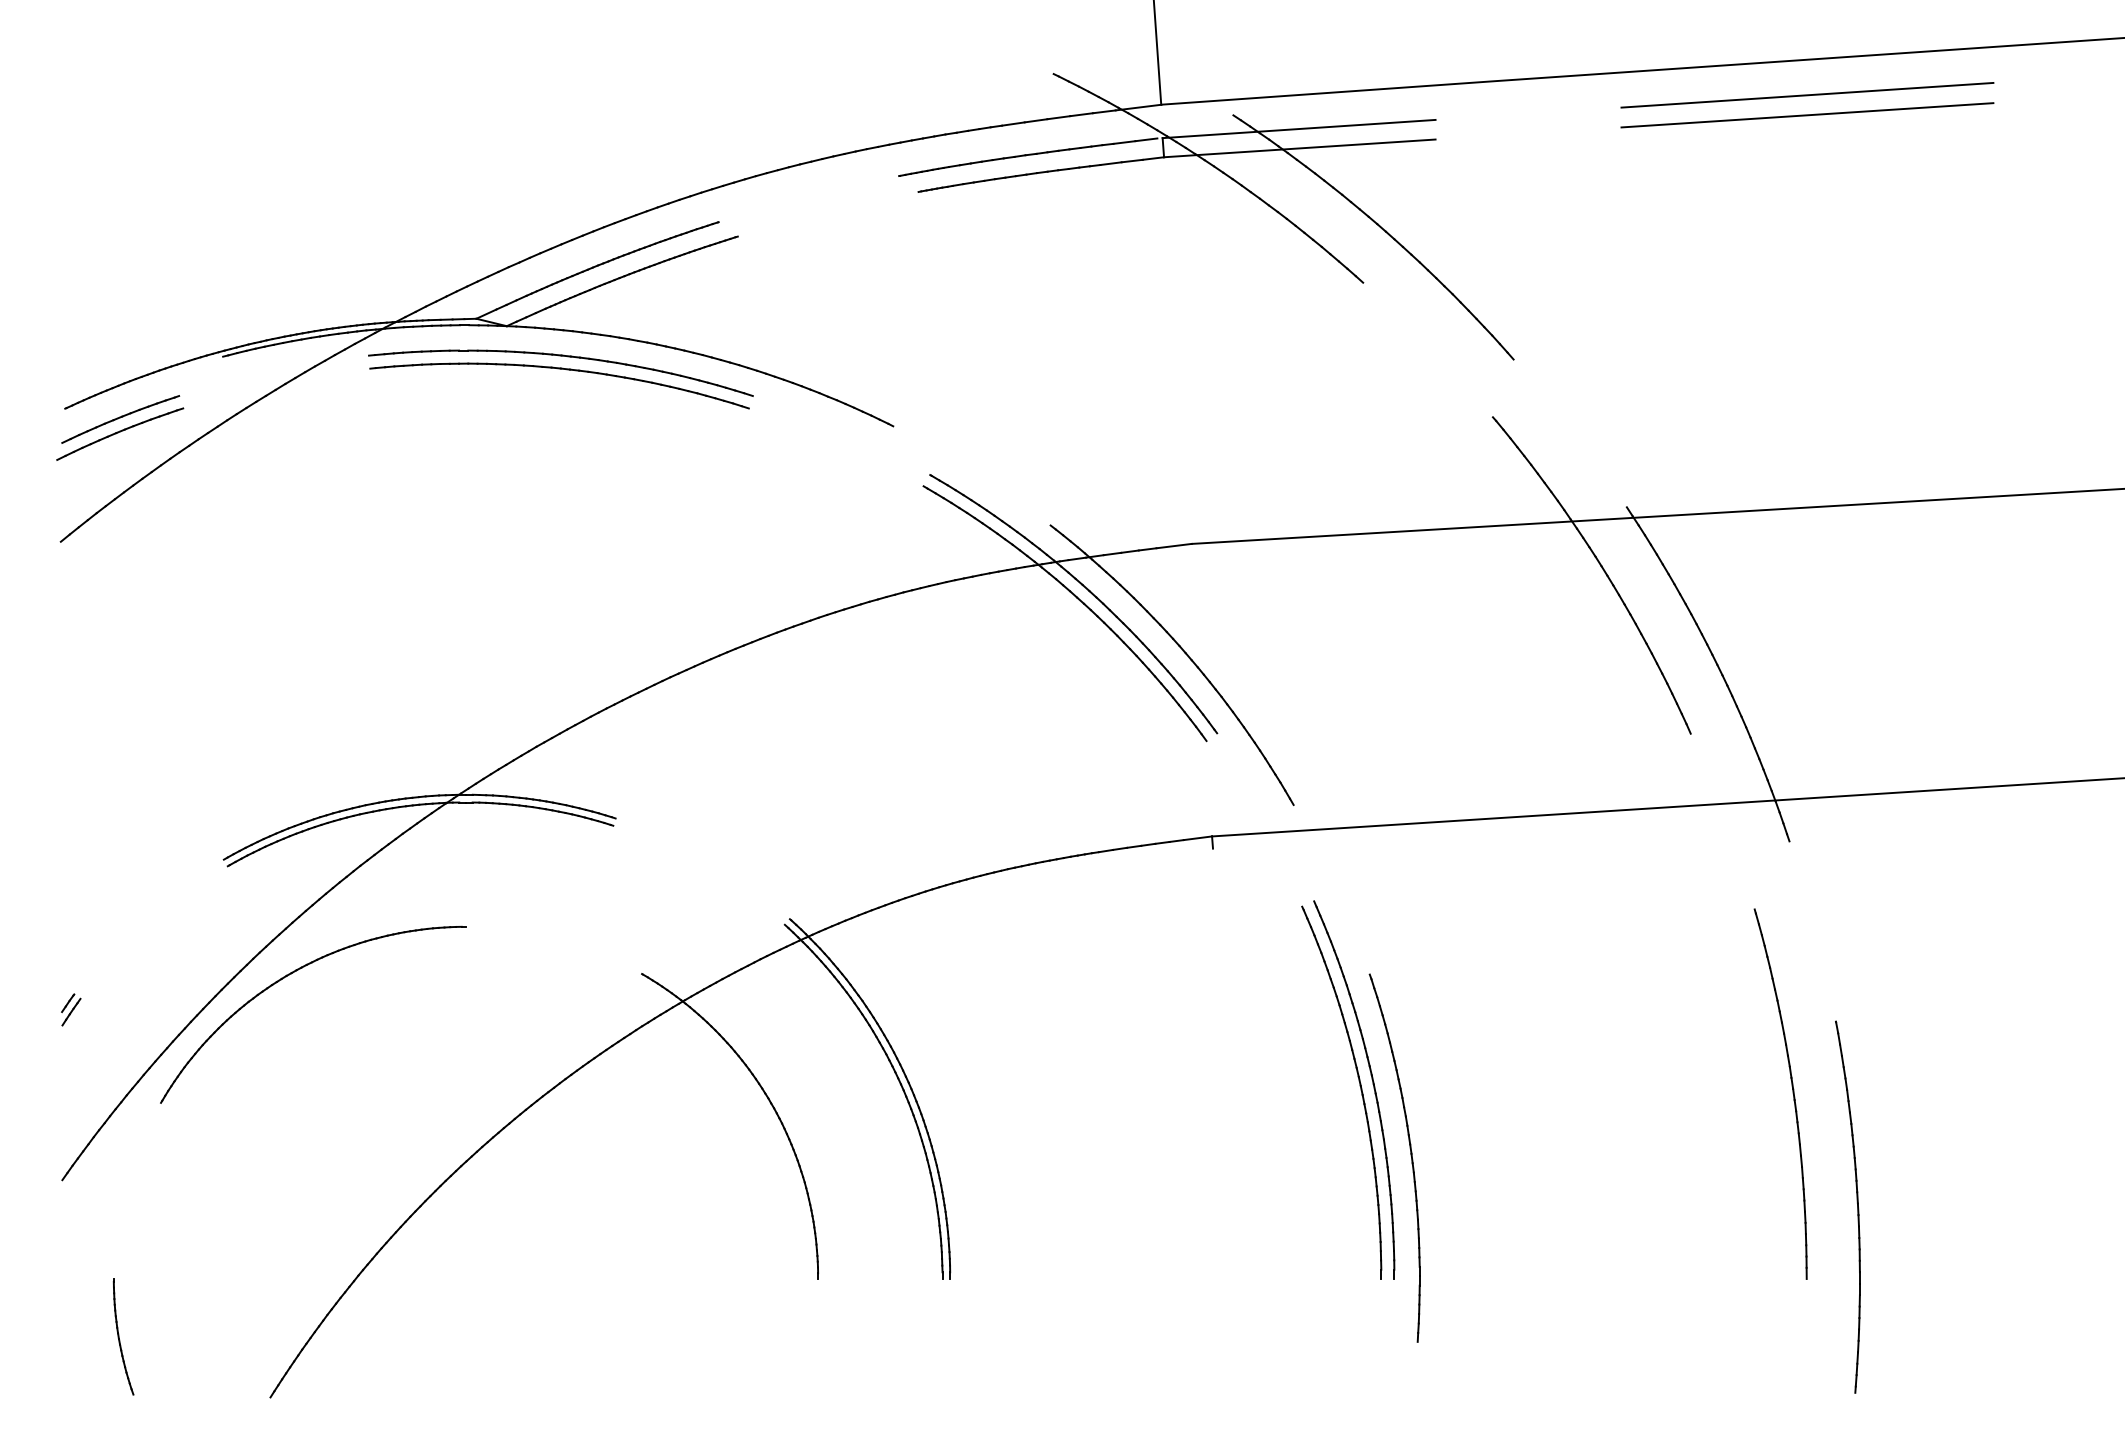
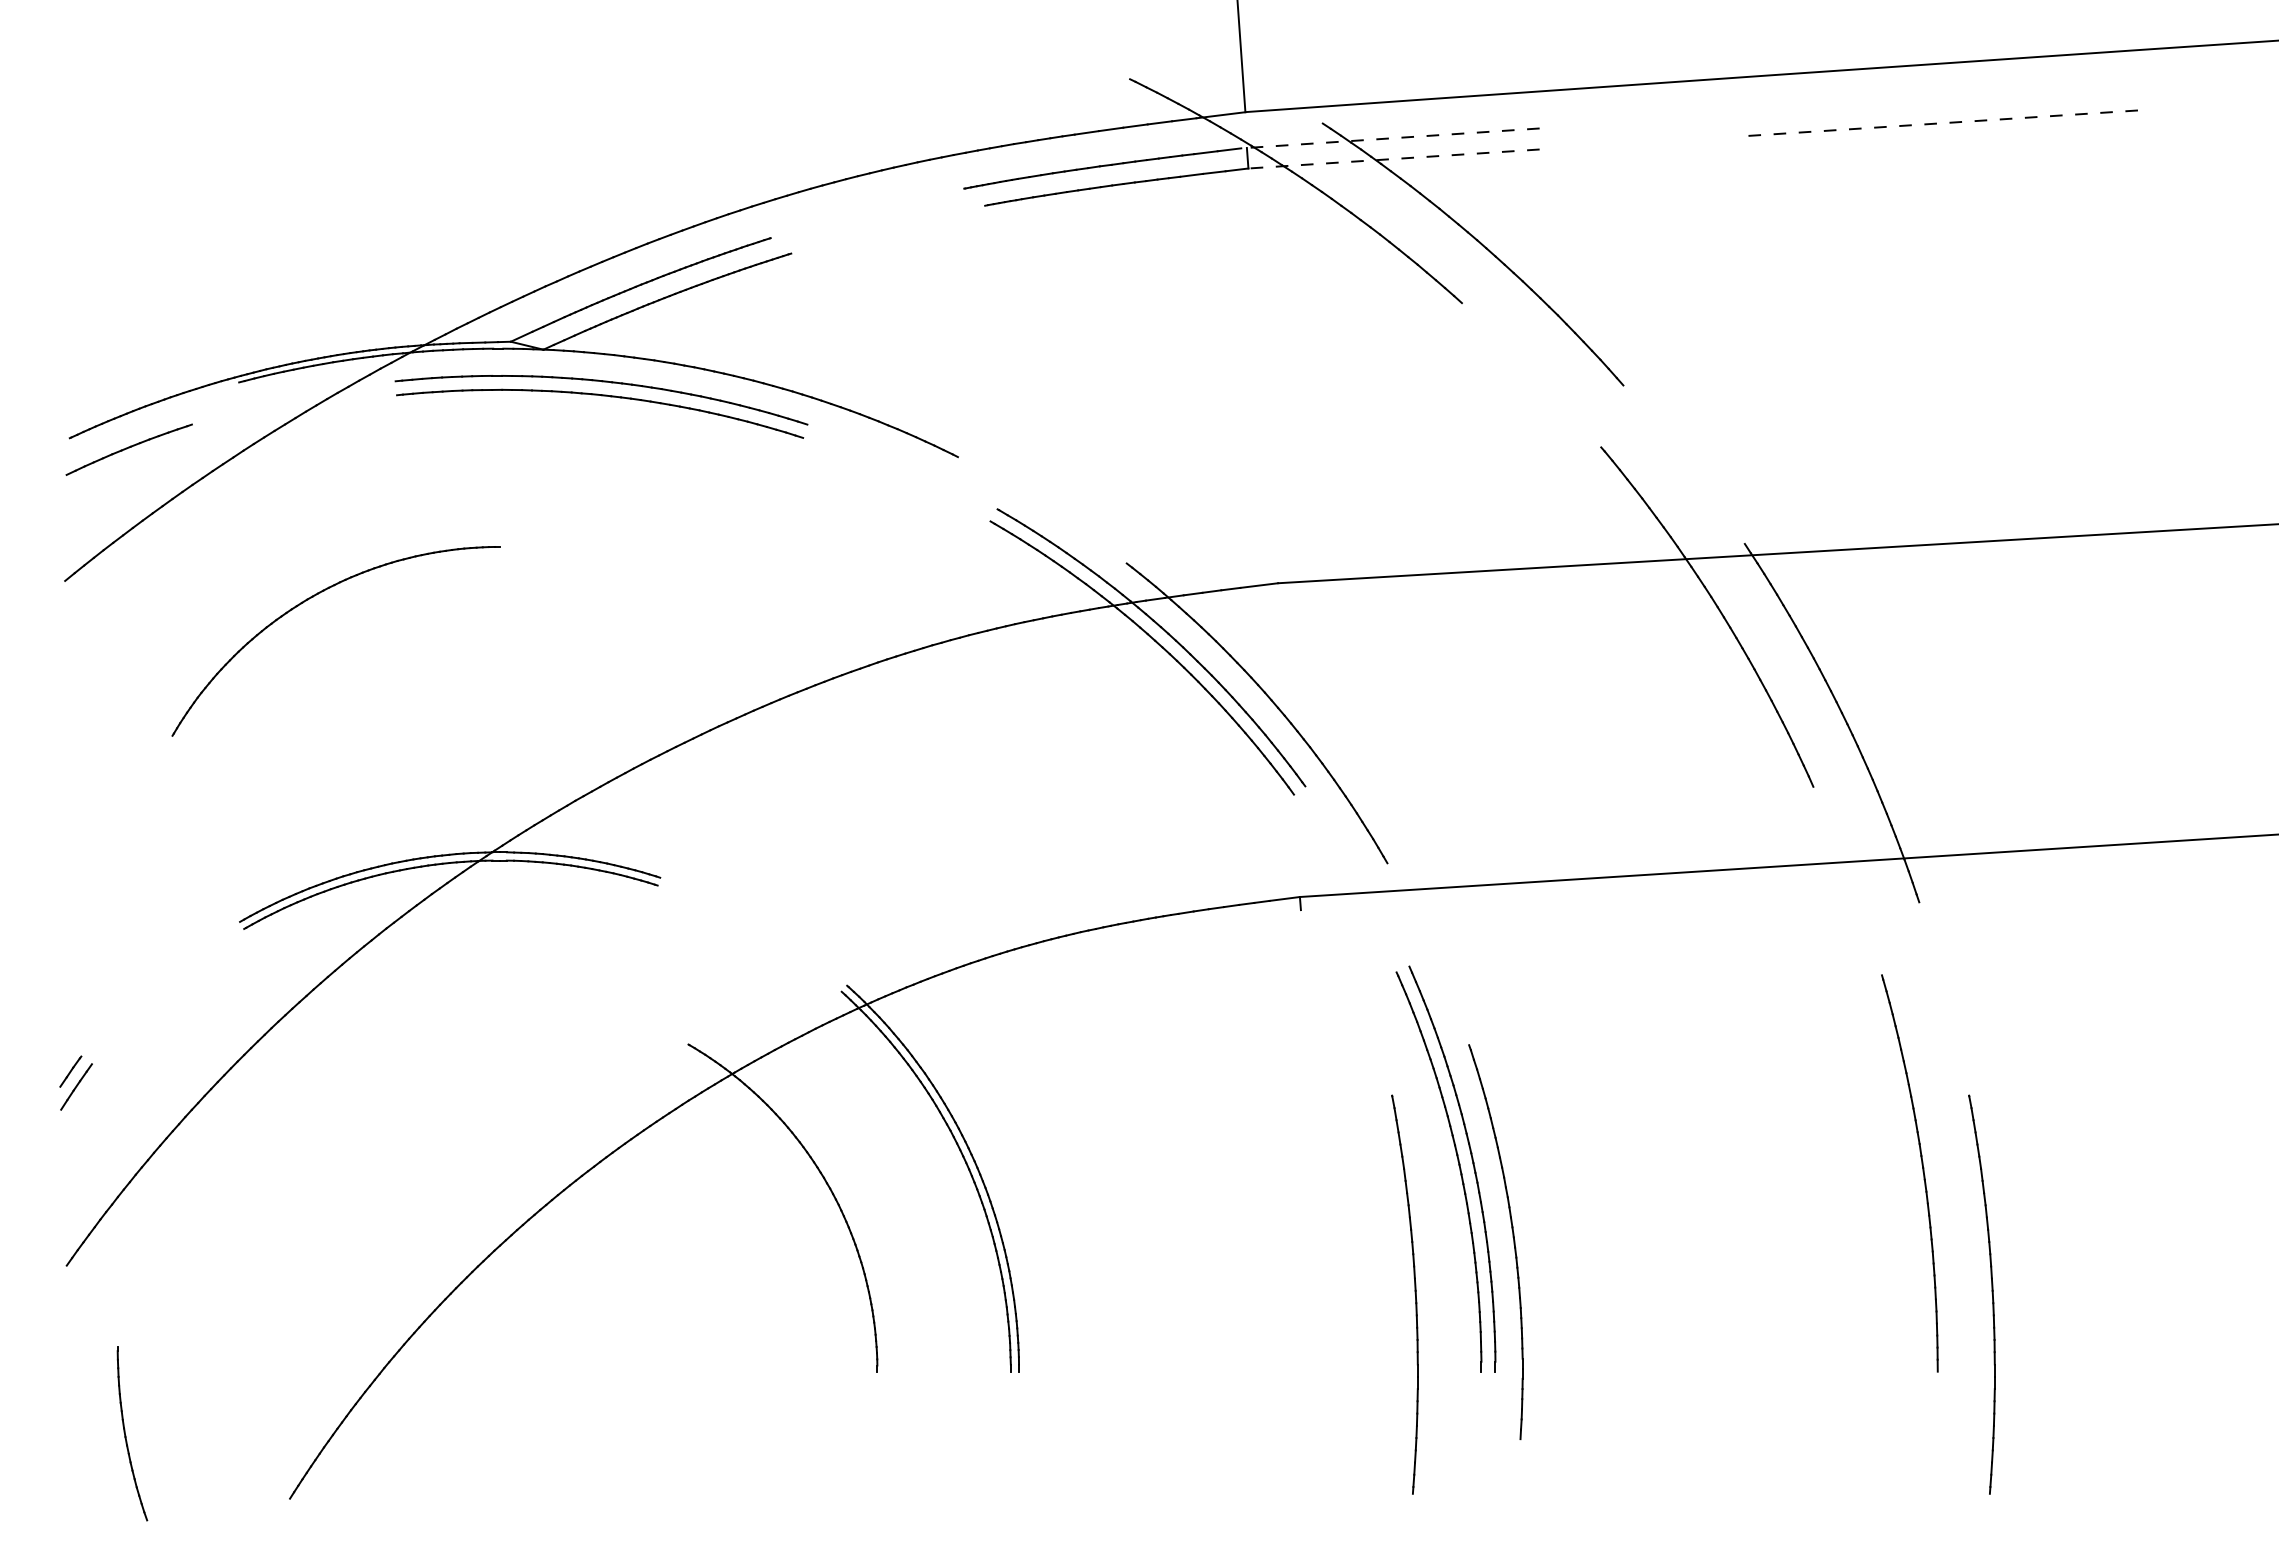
line: (1807, 94) -> (1938, 101), removed
line: (1807, 115) -> (1938, 123), solid -> dashed
line: (1299, 129) -> (1393, 138), solid -> dashed
line: (1300, 148) -> (1394, 159), solid -> dashed
part: (119, 434) -> (128, 465), removed
part: (287, 976) -> (308, 600), moved
part: (71, 1009) -> (76, 1082), size x1.6
part: (1318, 1206) -> (1414, 1293), added
part: (123, 1336) -> (132, 1433), size x1.4

